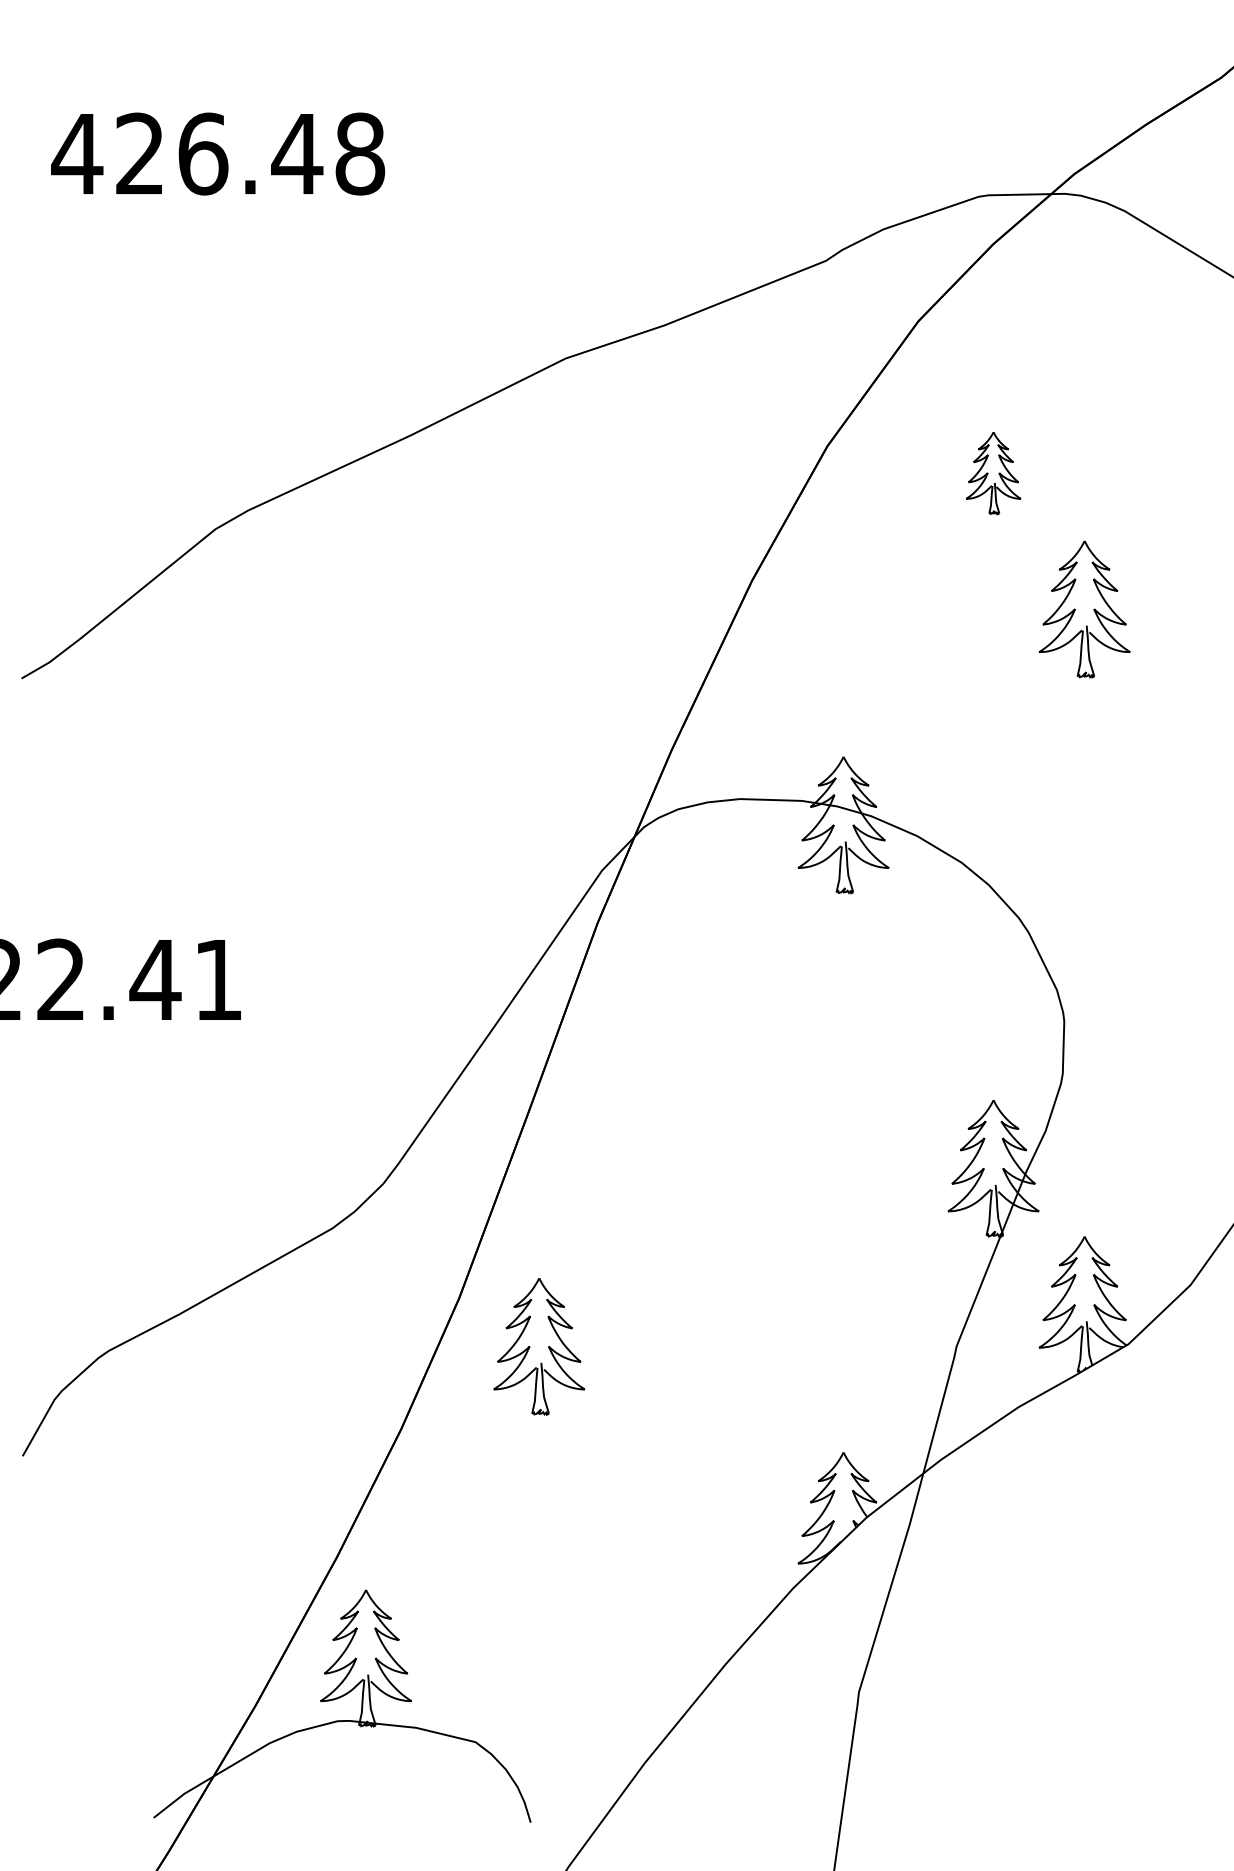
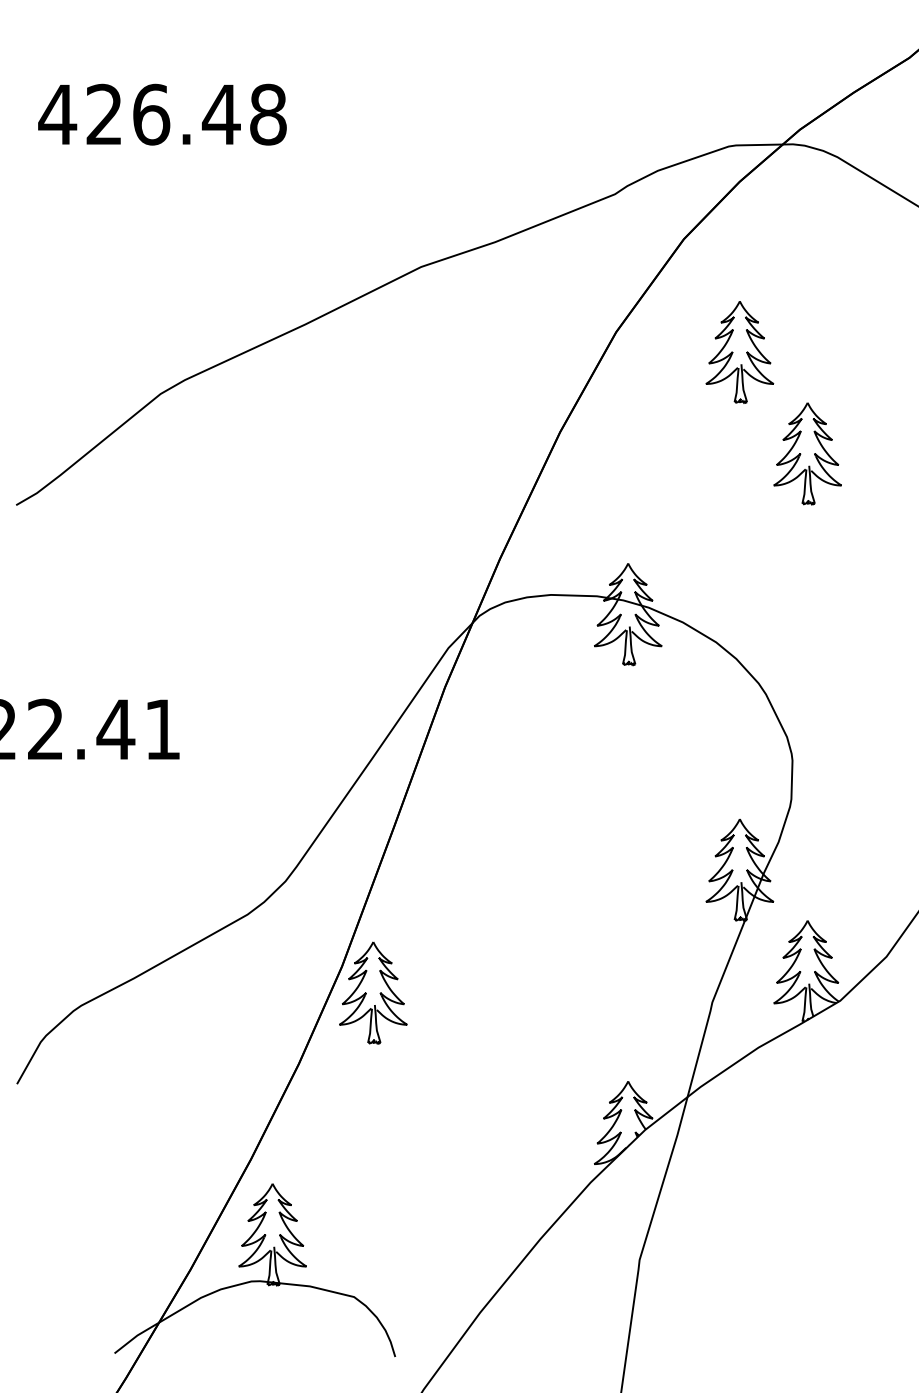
part: (993, 473) -> (739, 352), size x1.67
part: (539, 1346) -> (373, 992), moved

